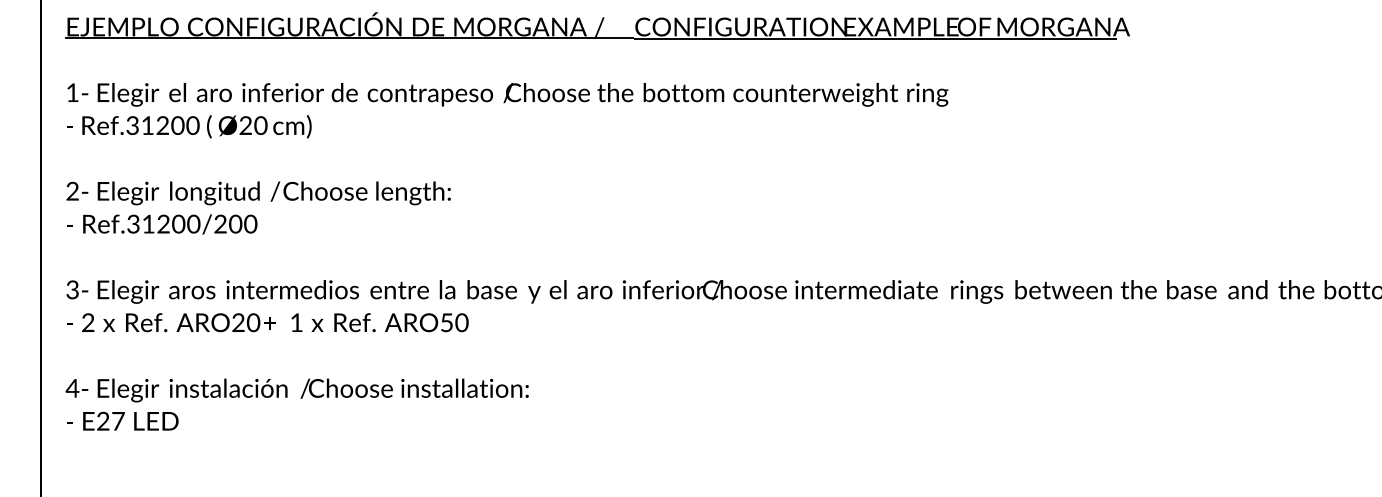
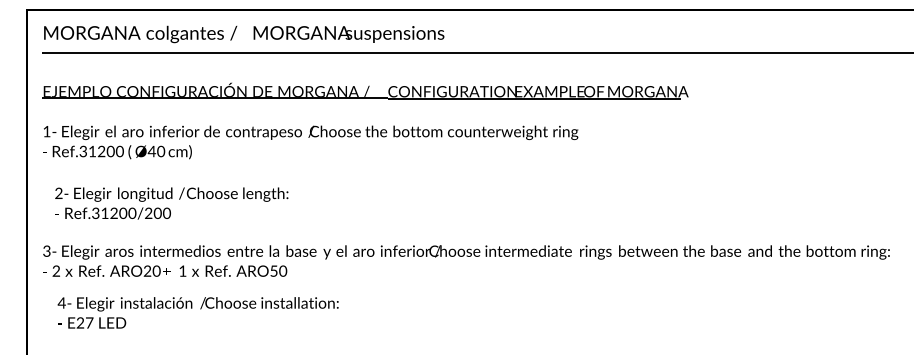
text: (245, 125) -> (151, 151), Ø20 -> Ø40
text: (258, 207) -> (171, 203), moved
text: (296, 404) -> (197, 312), moved

